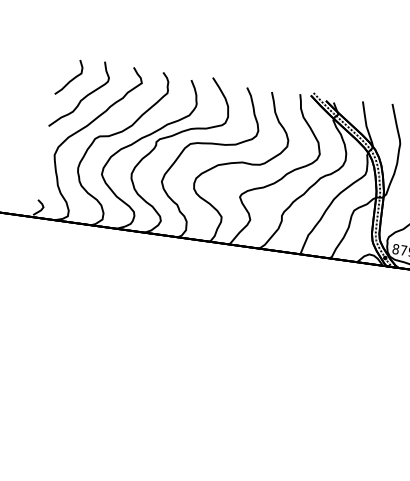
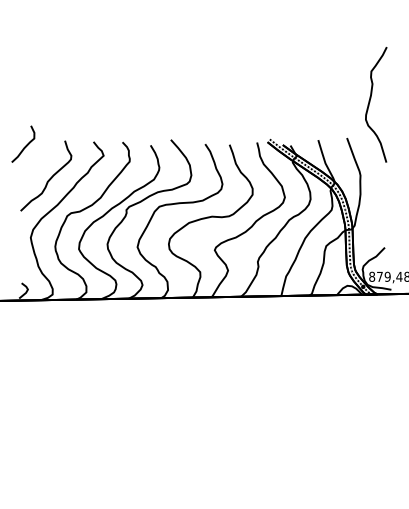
curve: (71, 79) -> (25, 145), moved

